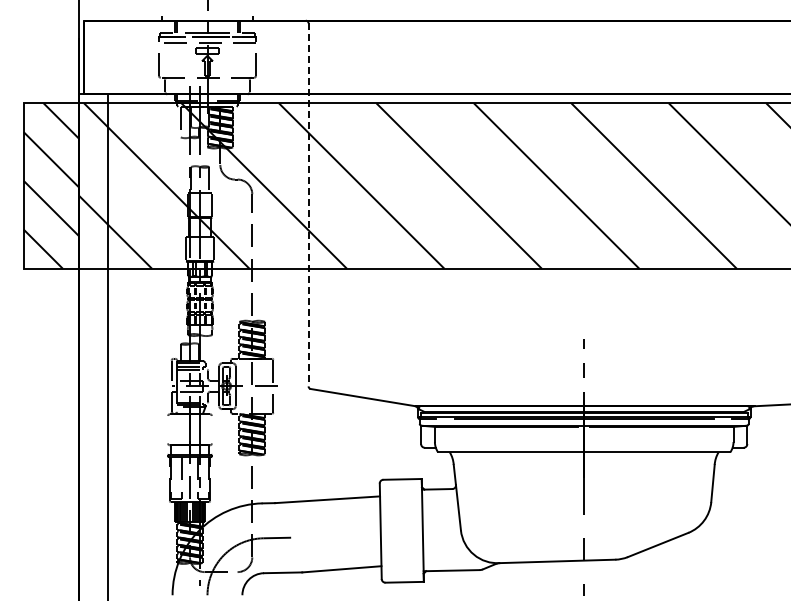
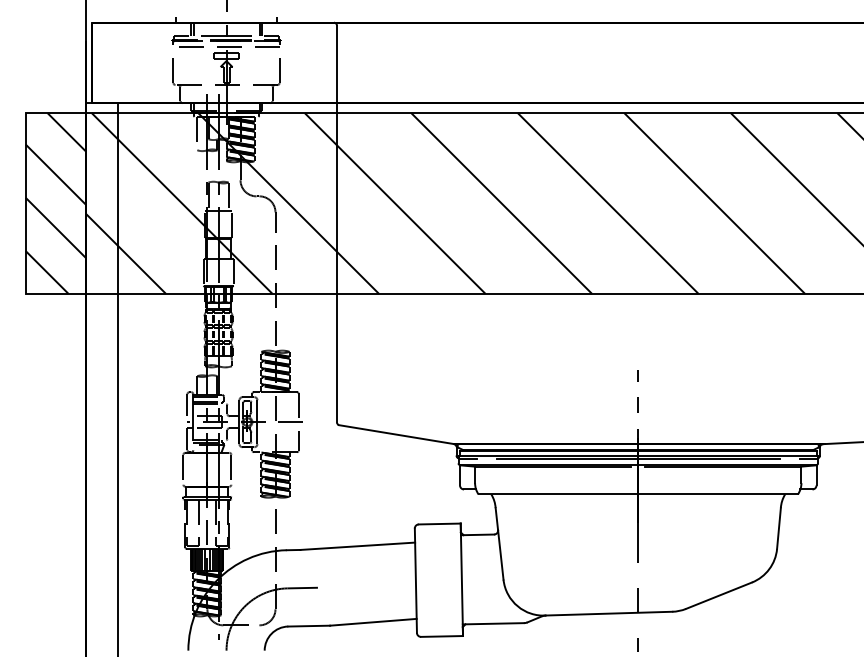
line: (308, 205) -> (336, 224), dashed -> solid
line: (167, 429) -> (182, 469), added
line: (211, 429) -> (230, 469), added

